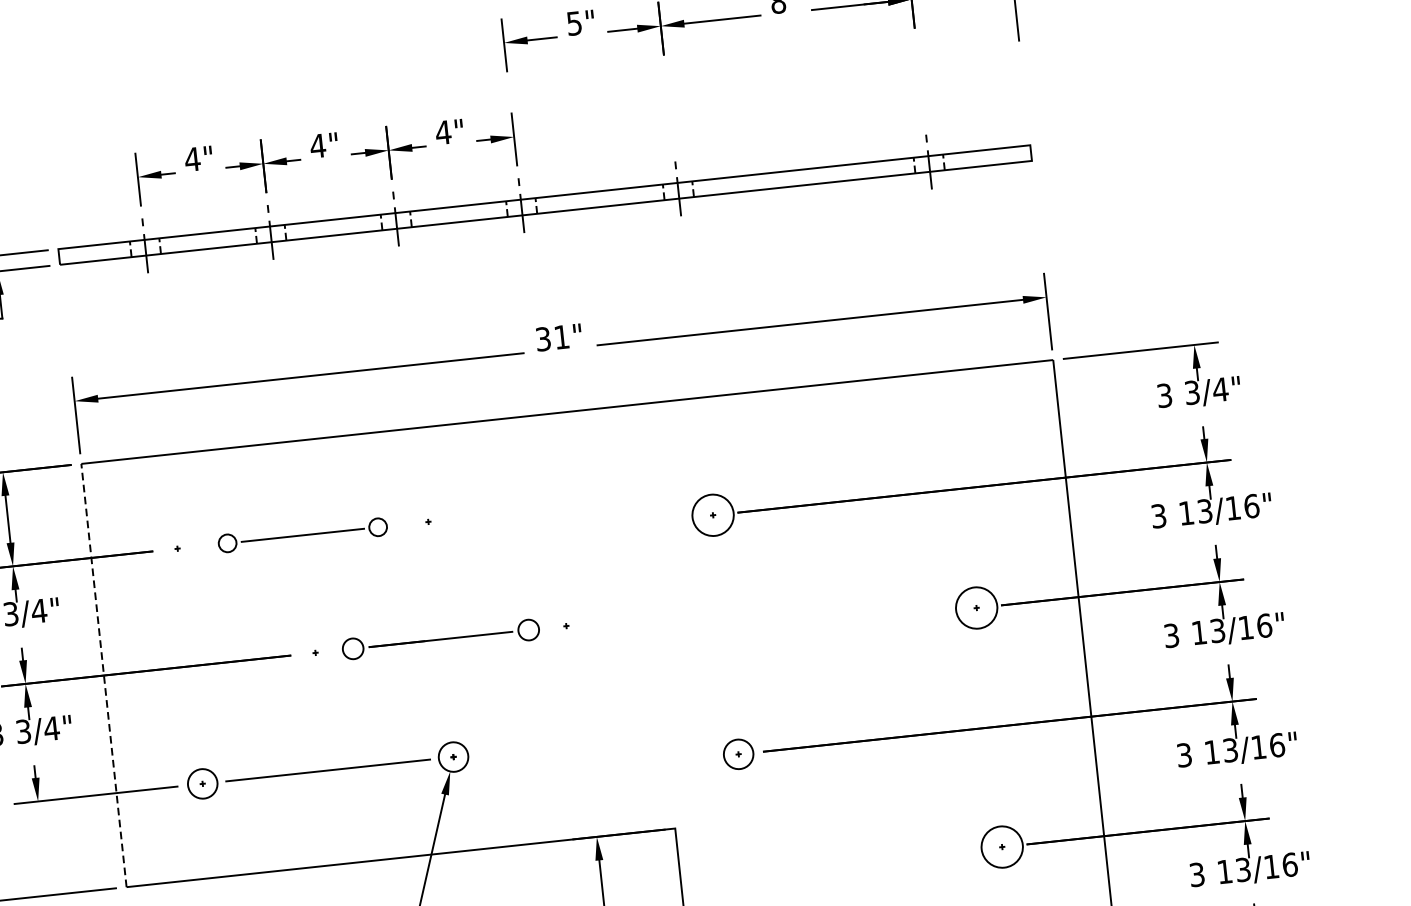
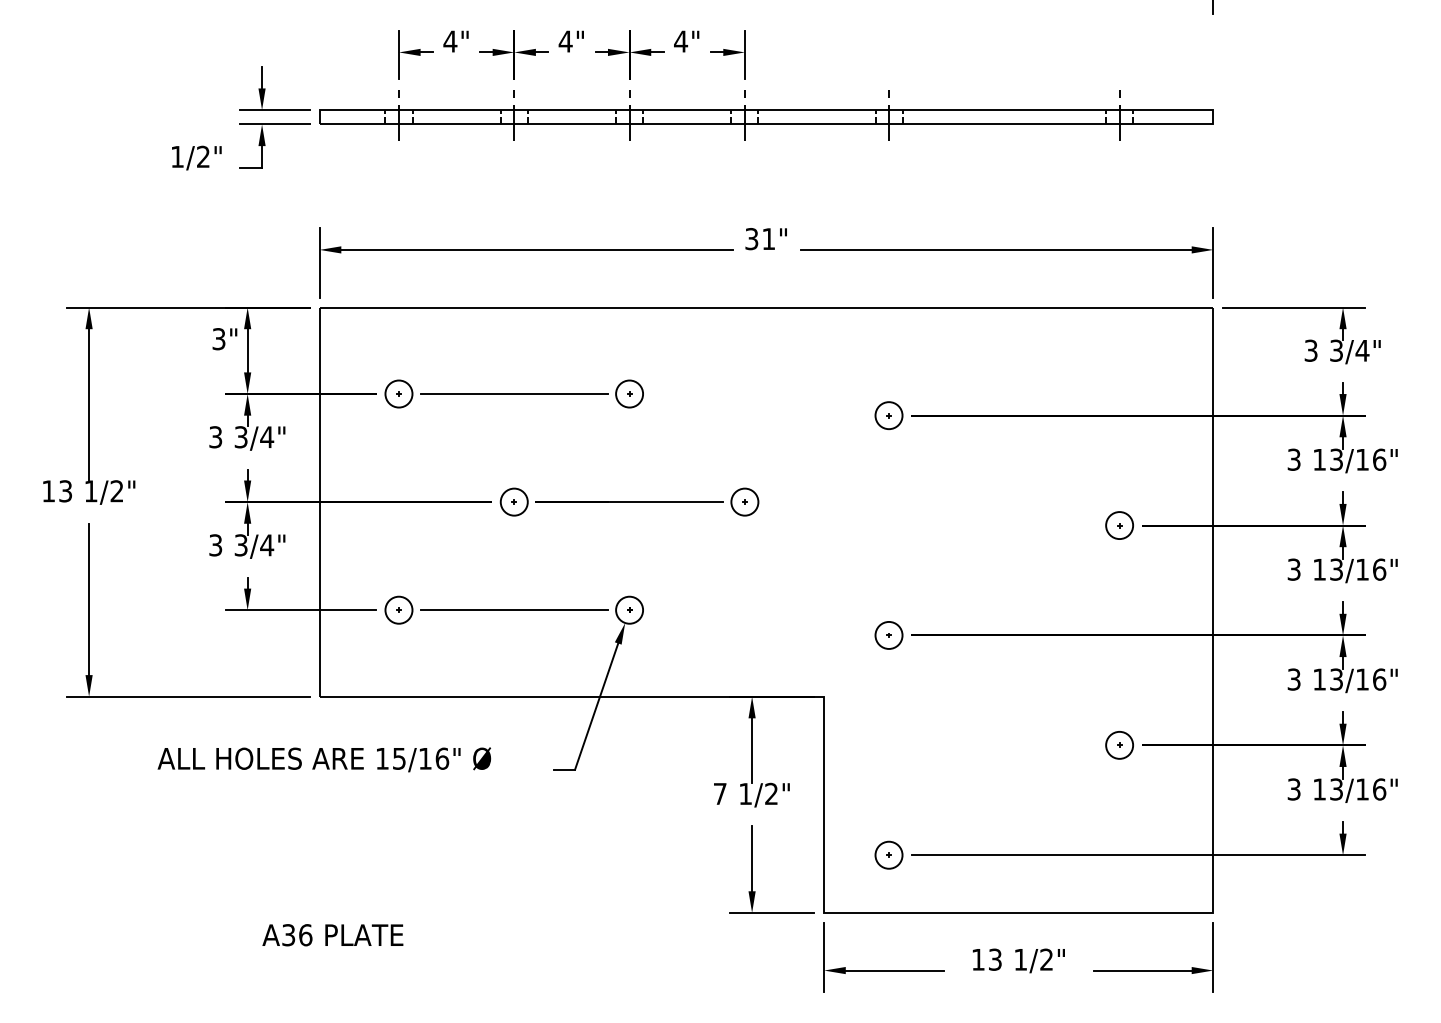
circle: (712, 515) -> (888, 415), size x0.71
part: (302, 534) -> (513, 393), size x1.67
circle: (976, 607) -> (1119, 525), size x0.71
part: (440, 638) -> (629, 501), size x1.43
line: (103, 675) -> (319, 502), dashed -> solid
circle: (1001, 846) -> (1119, 744), size x0.71

